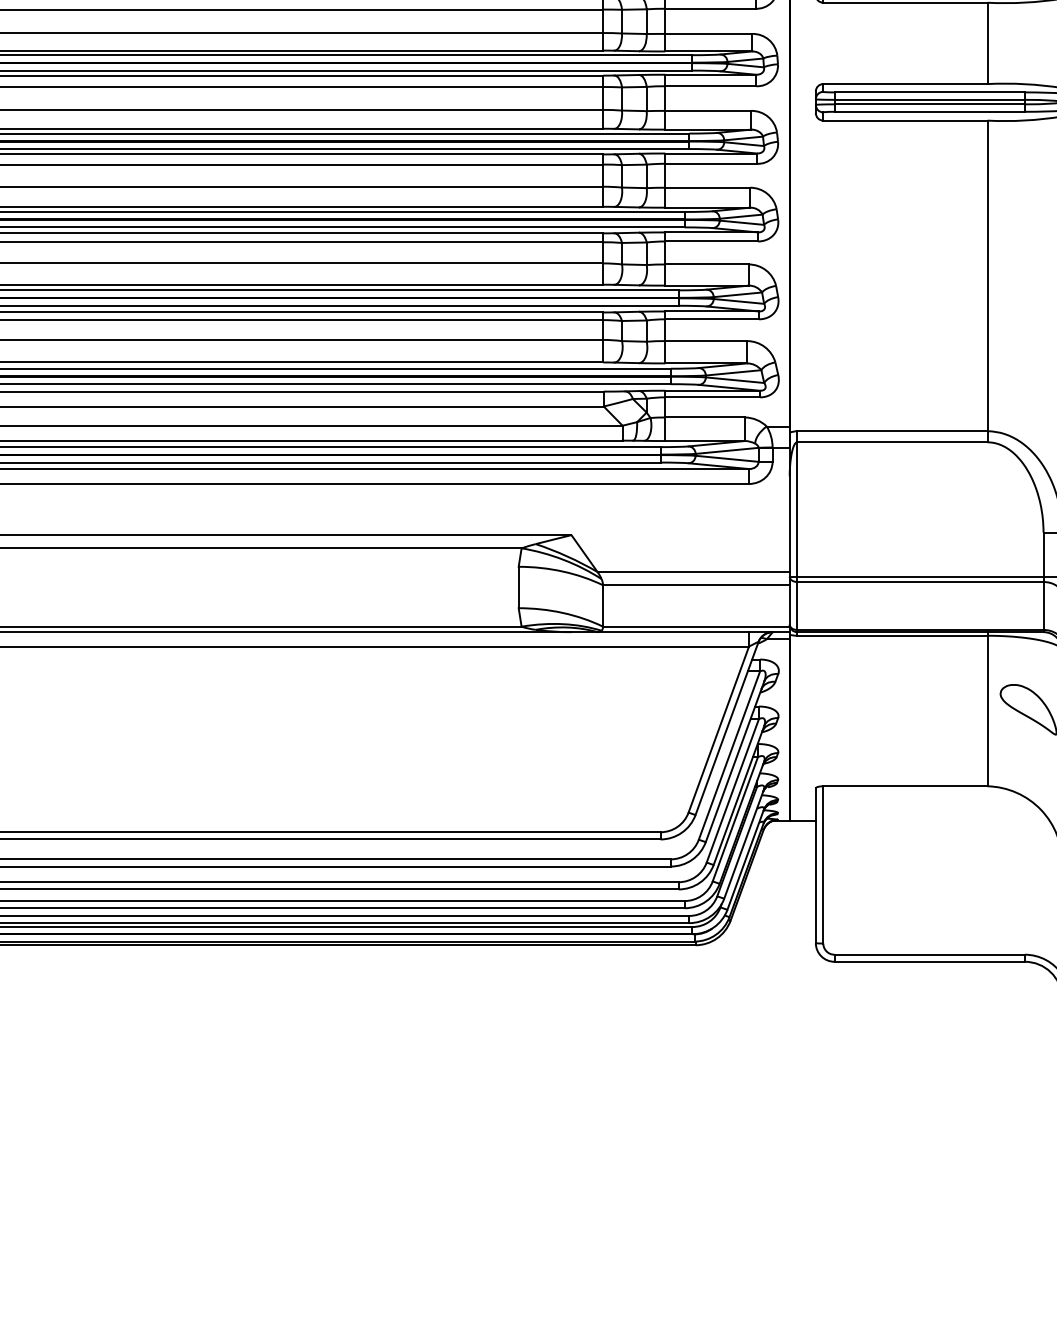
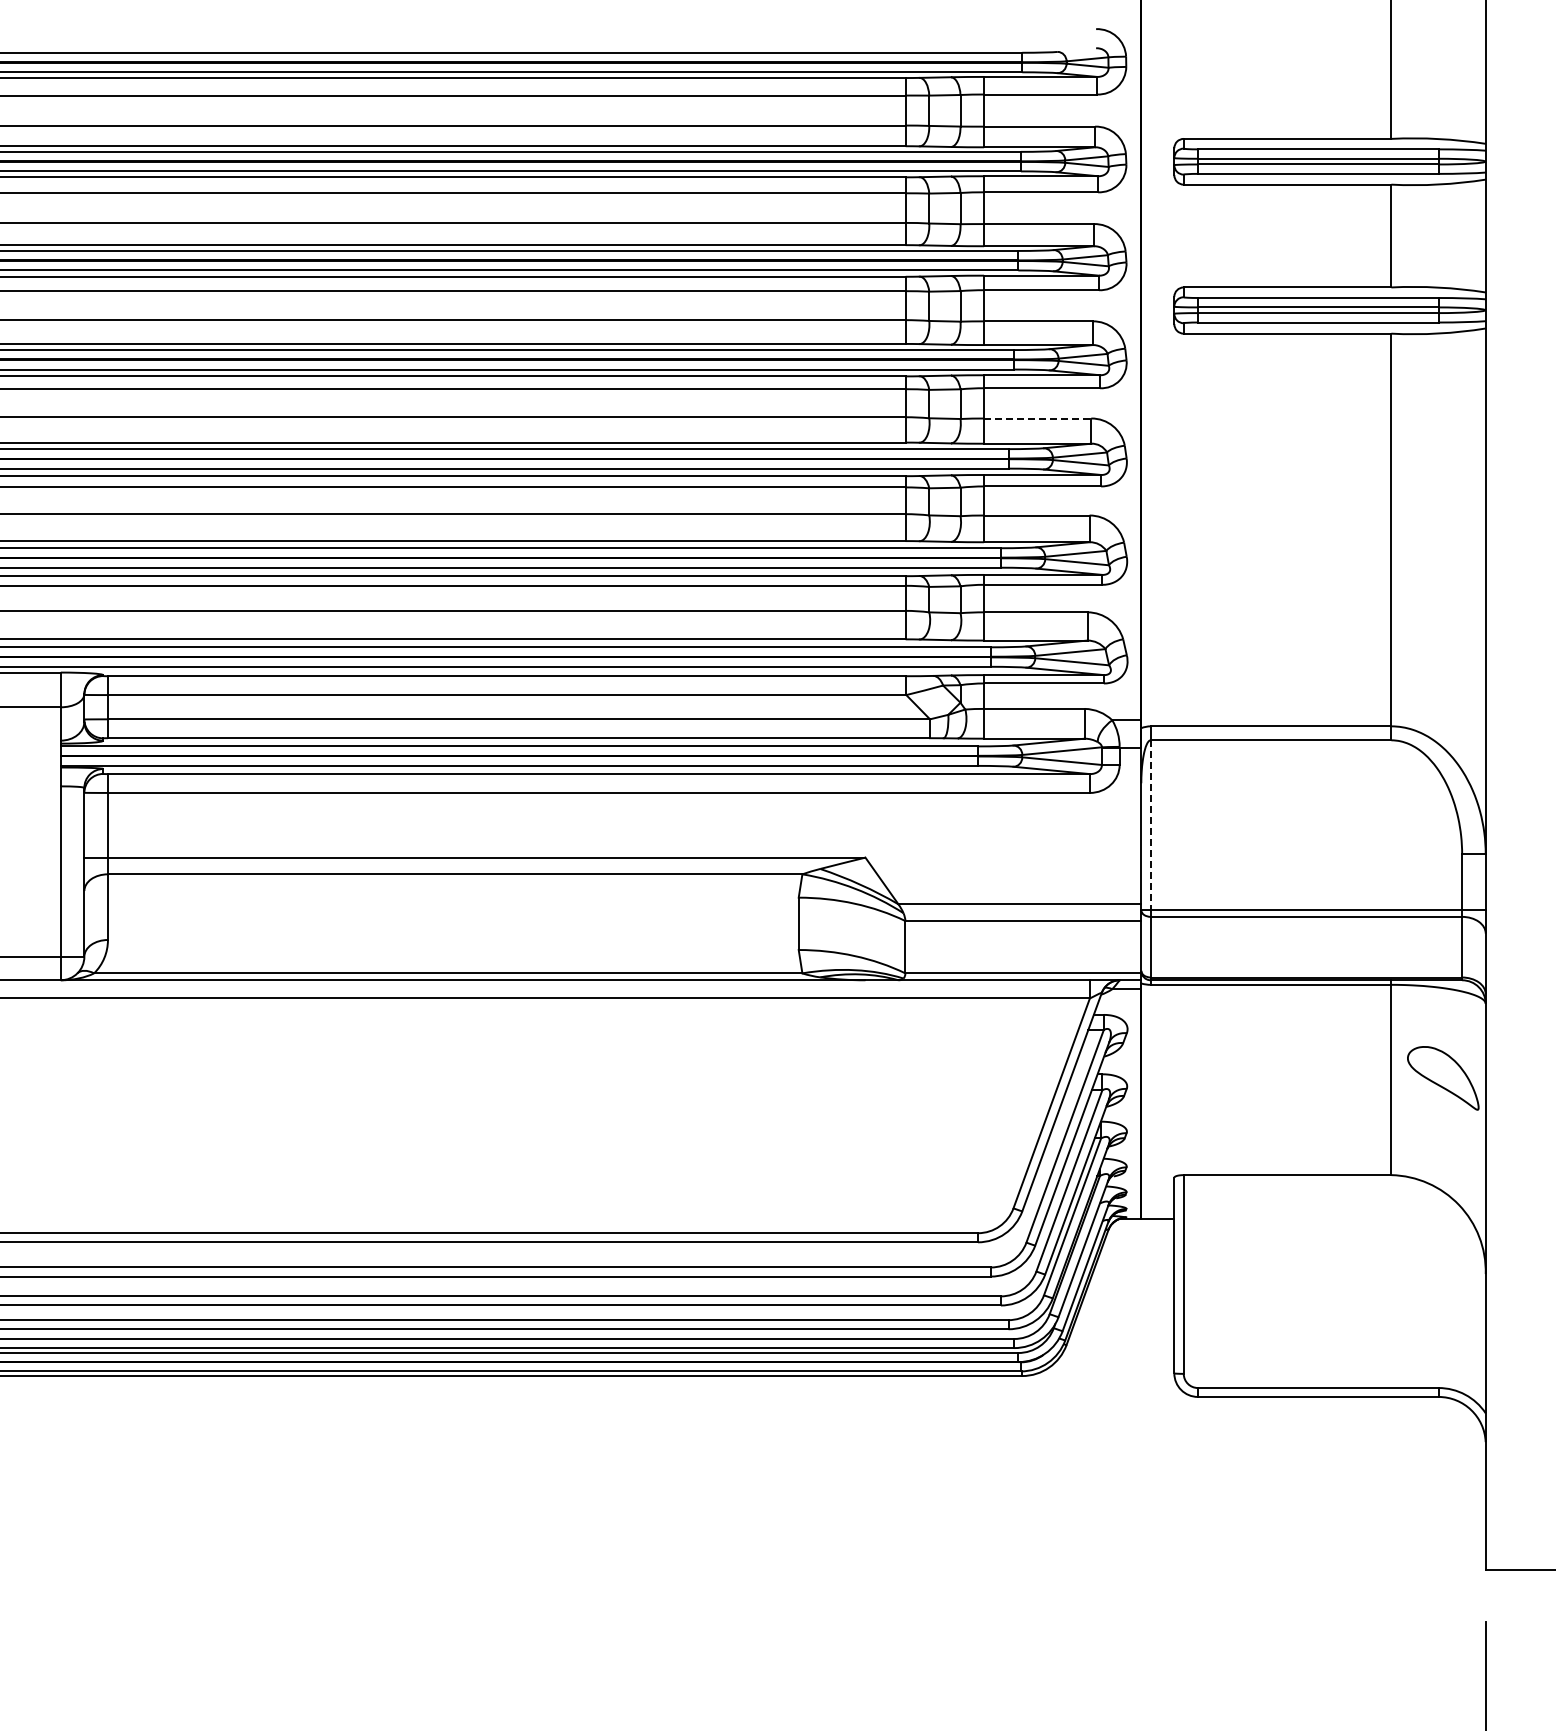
line: (707, 187) -> (1037, 418), solid -> dashed
line: (796, 509) -> (1150, 825), solid -> dashed

